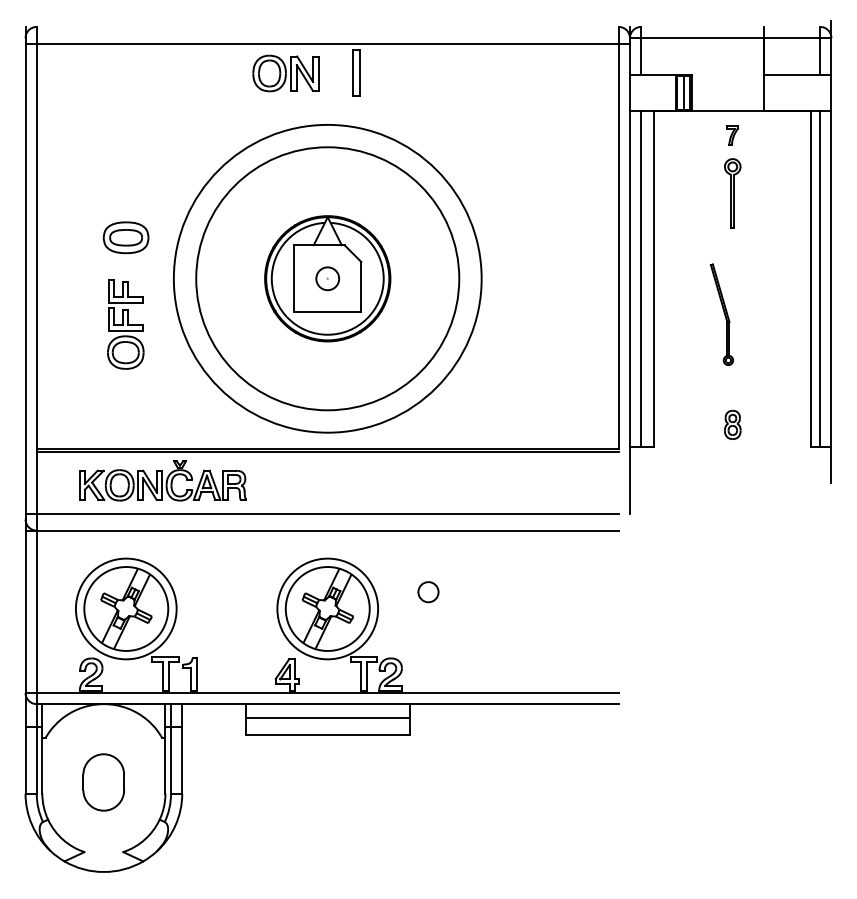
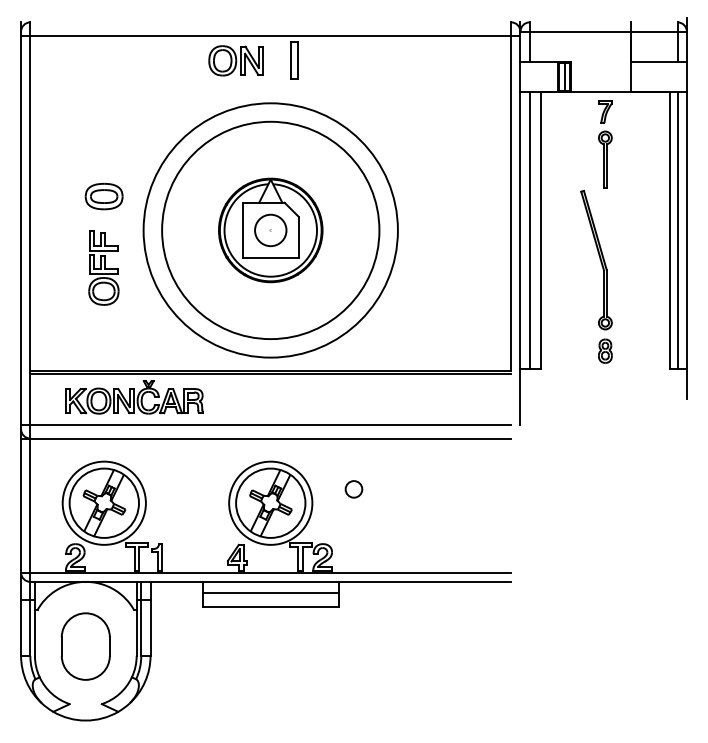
part: (732, 135) -> (605, 112), size x1.43
circle: (327, 278) -> (270, 230), size x1.67
part: (721, 314) -> (596, 259), size x1.67
part: (103, 782) -> (85, 646), size x1.43

